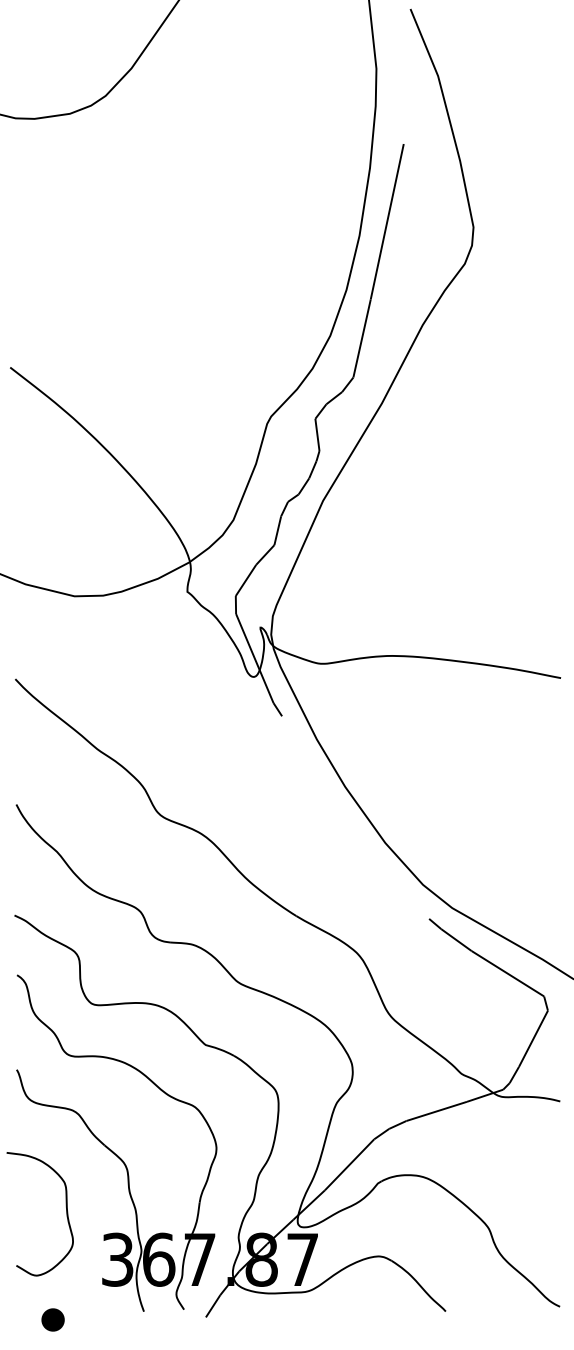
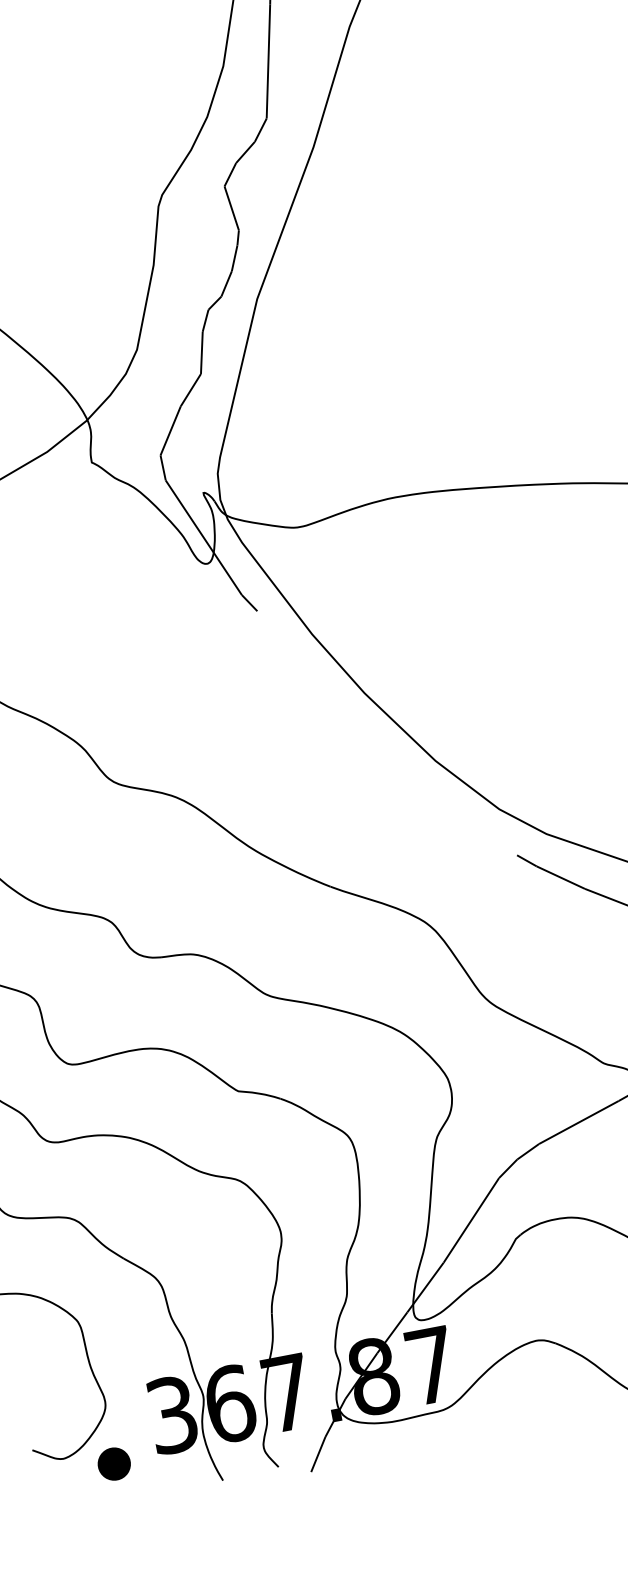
part: (52, 1319) -> (113, 1463), moved

